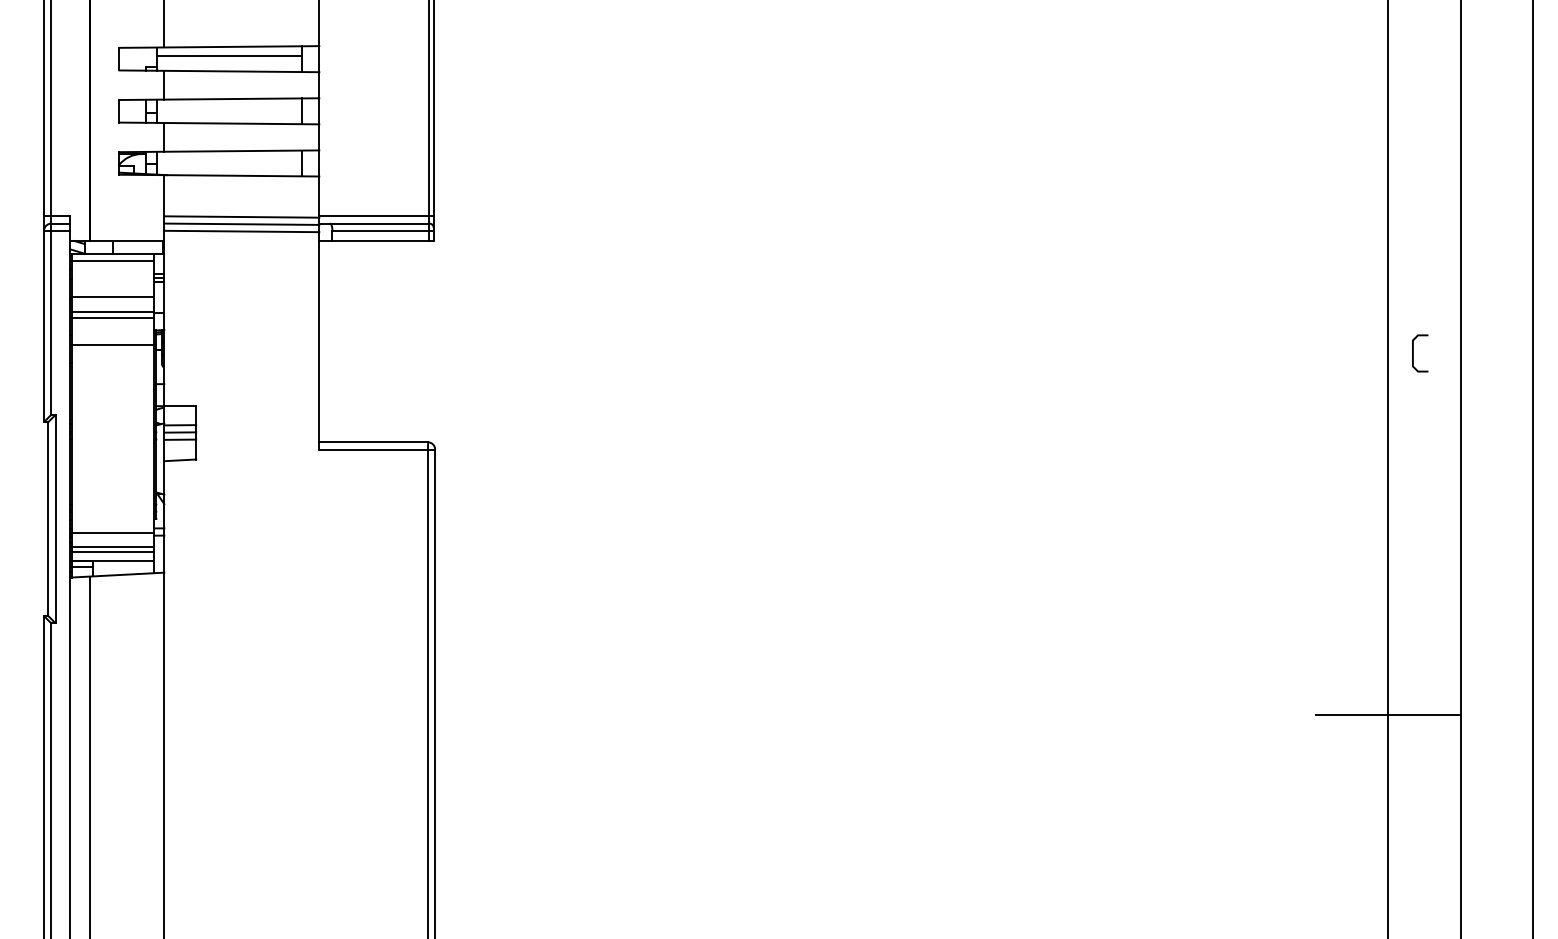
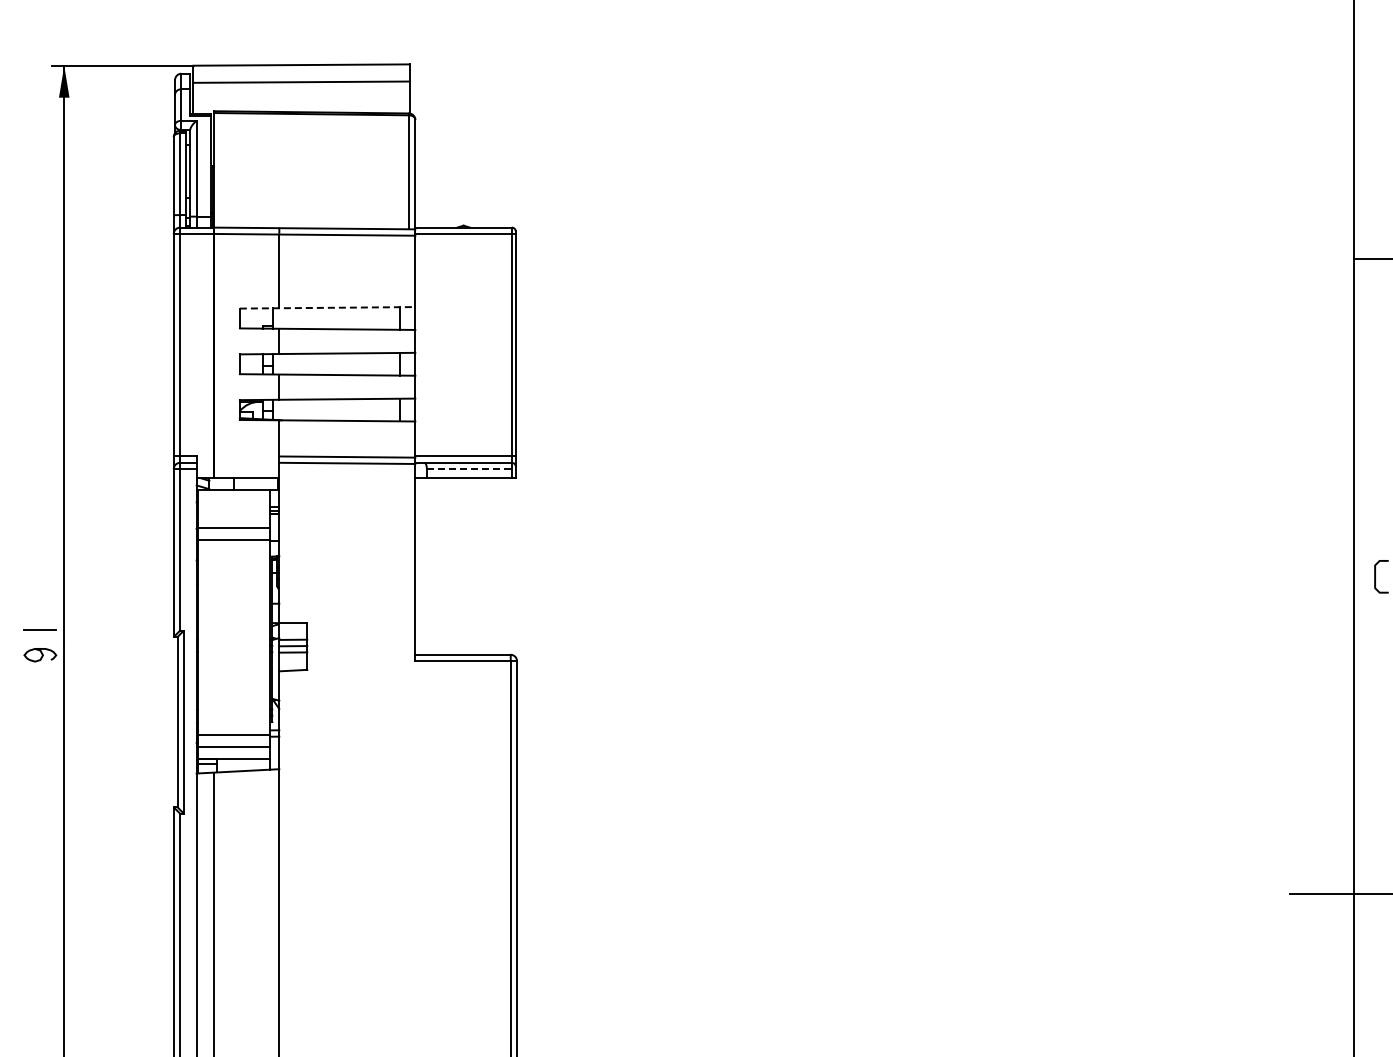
line: (219, 46) -> (327, 307), solid -> dashed
line: (229, 55) -> (336, 315), removed
line: (242, 231) -> (347, 469), removed
line: (383, 231) -> (471, 469), solid -> dashed
line: (112, 260) -> (233, 495), removed
line: (112, 317) -> (233, 545), removed
line: (112, 345) -> (233, 569), removed
line: (112, 551) -> (233, 750), removed

